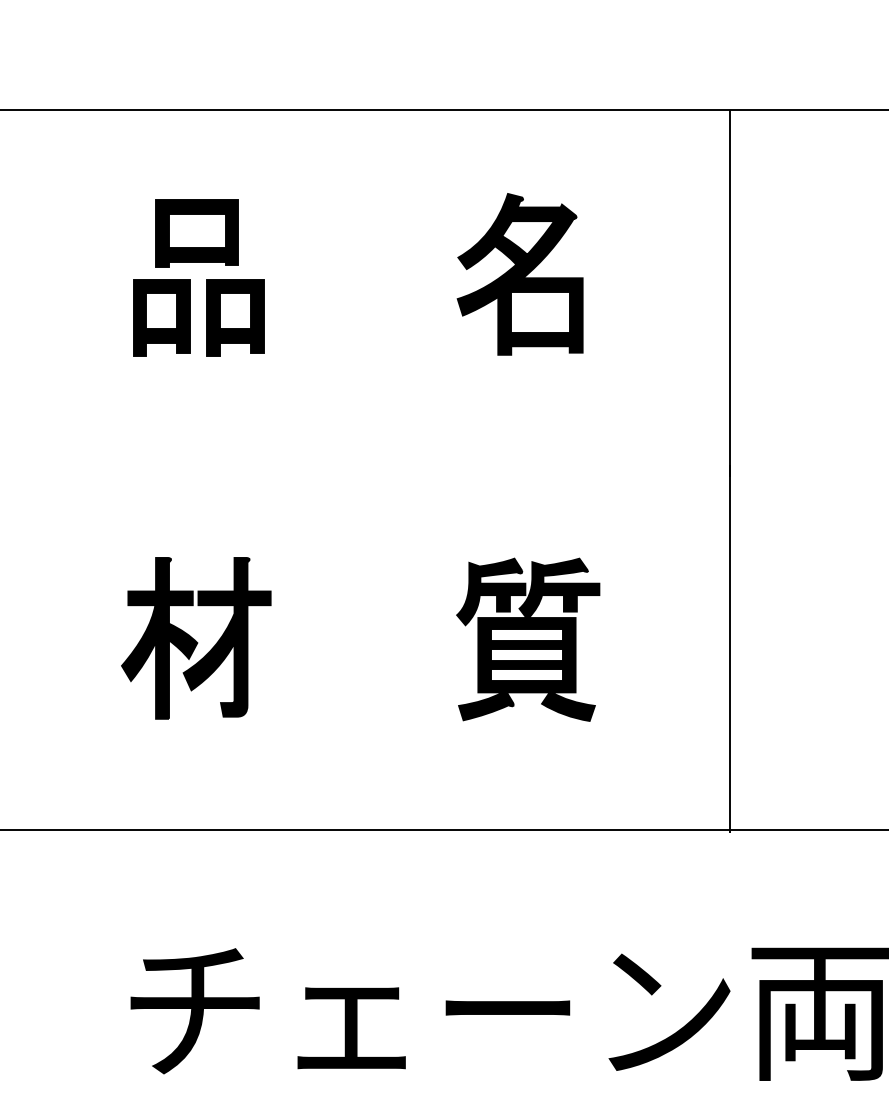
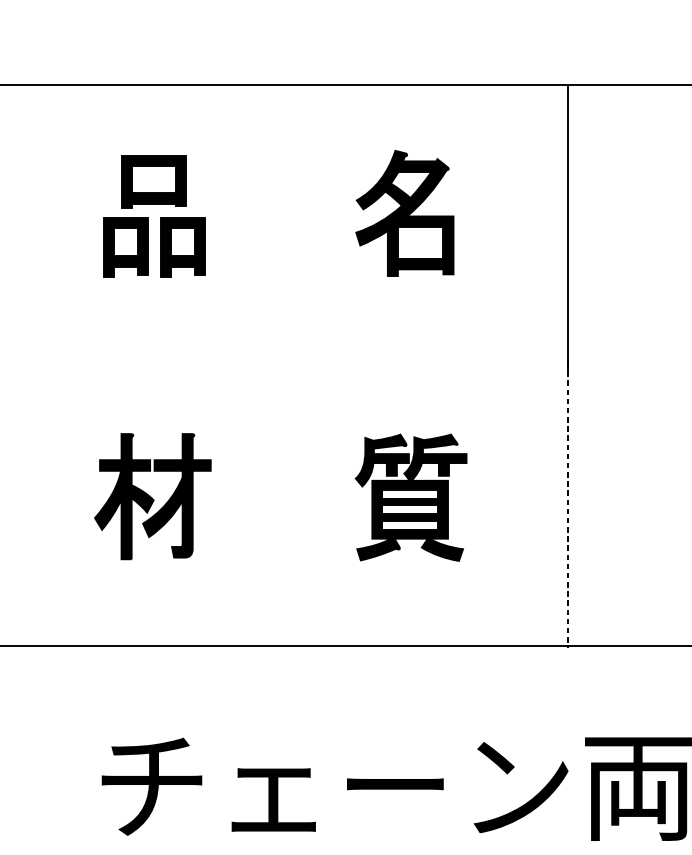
line: (729, 649) -> (567, 505), solid -> dashed

